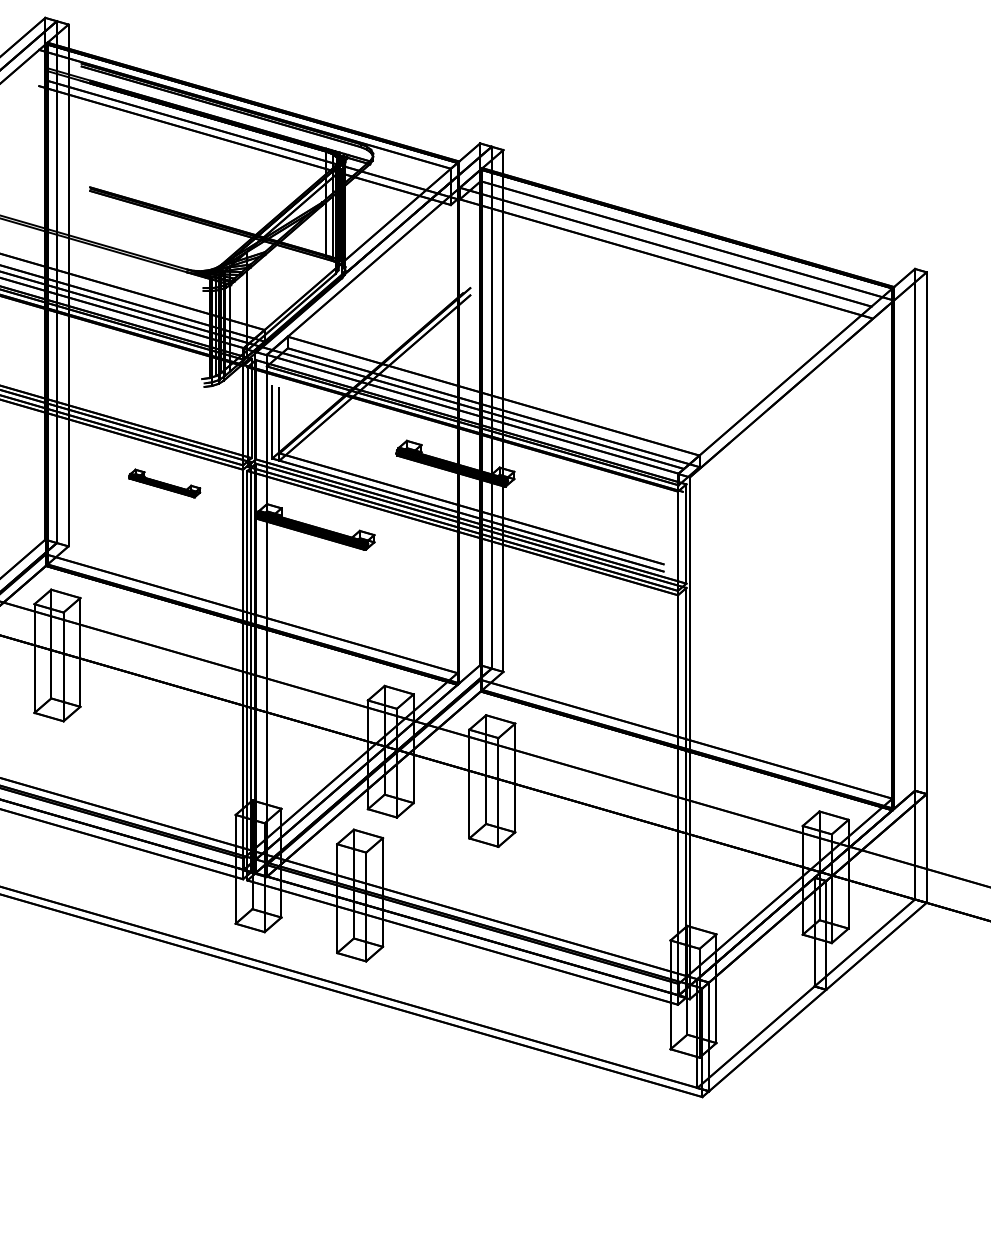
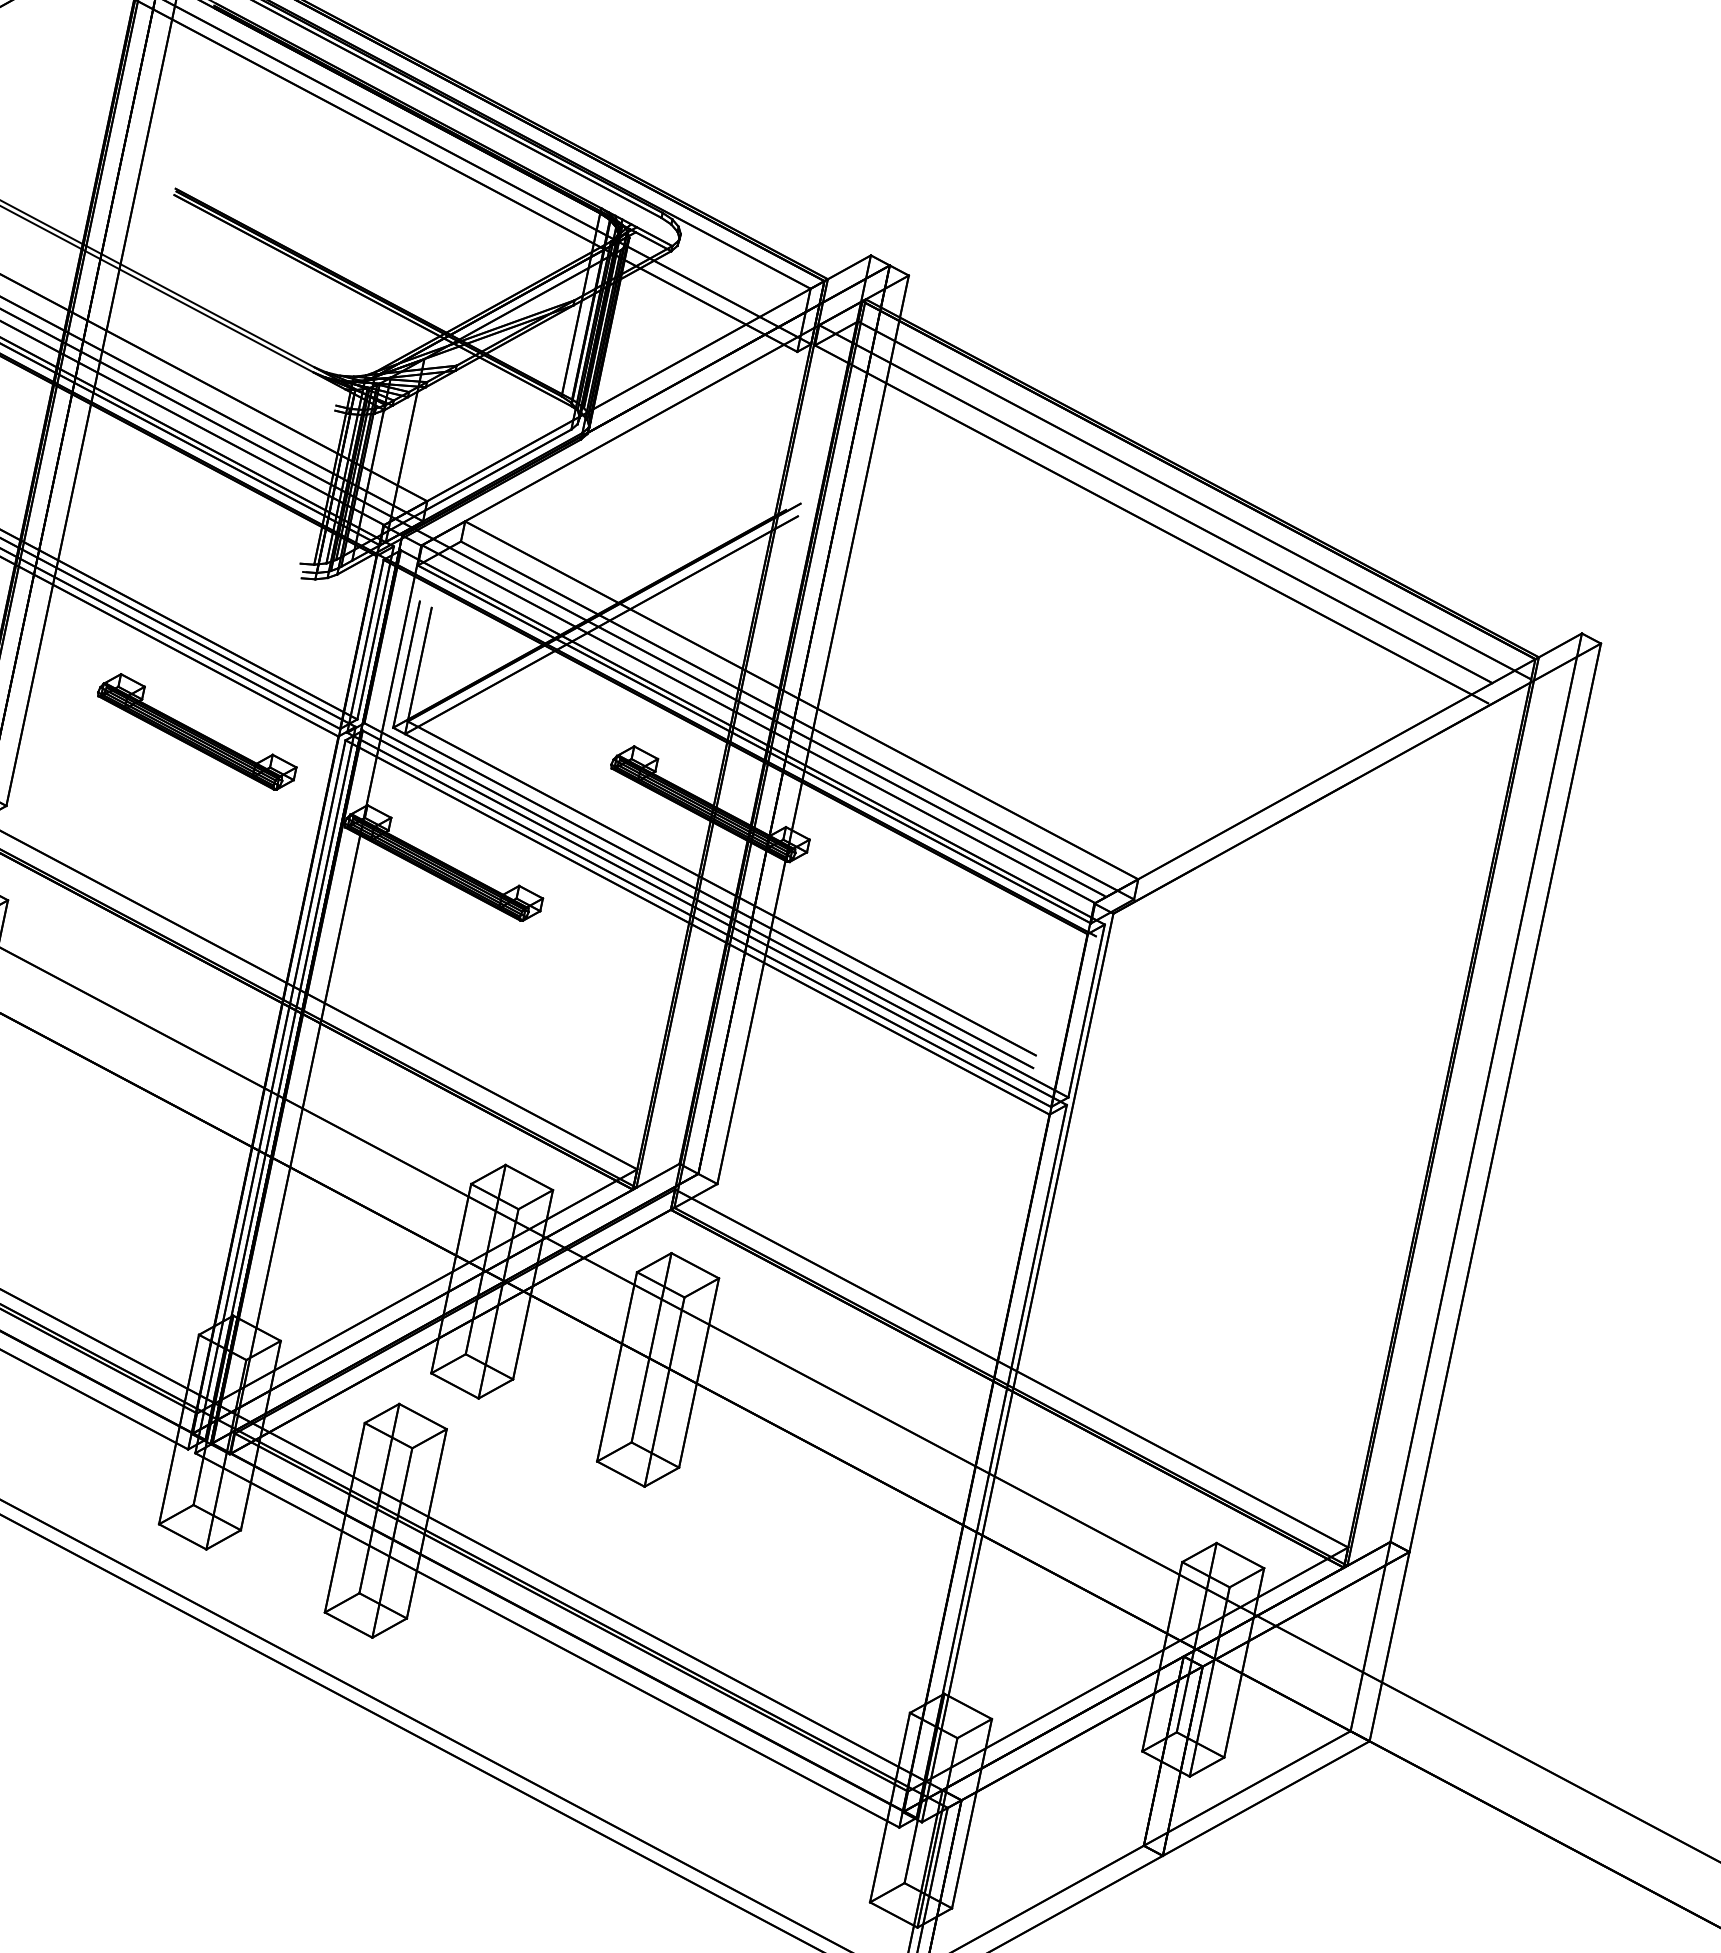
part: (164, 483) -> (196, 731), size x1.67

